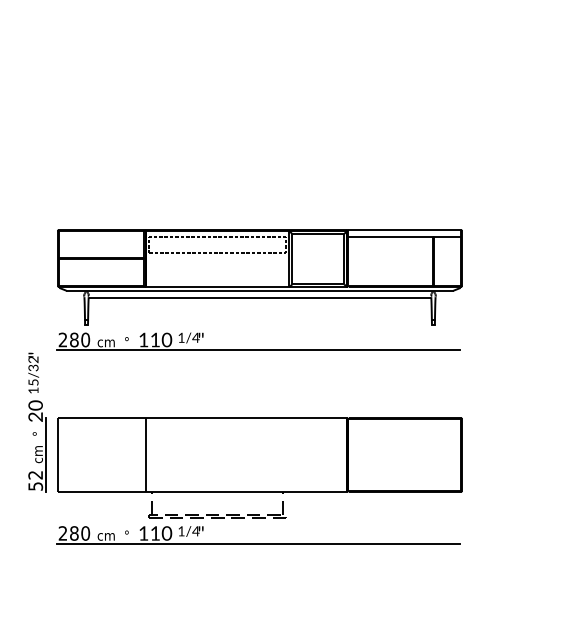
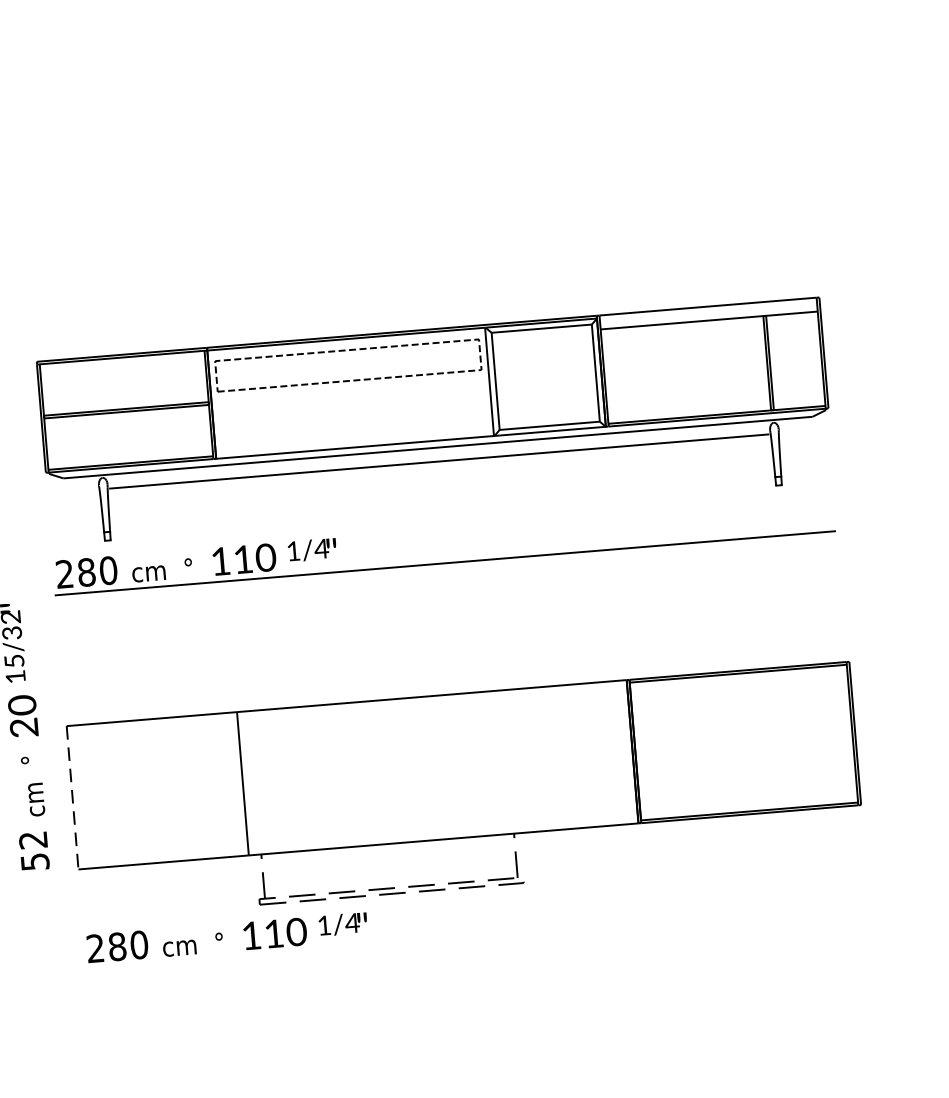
line: (46, 455) -> (51, 800), removed
line: (57, 455) -> (72, 798), solid -> dashed
line: (258, 543) -> (475, 936), removed

